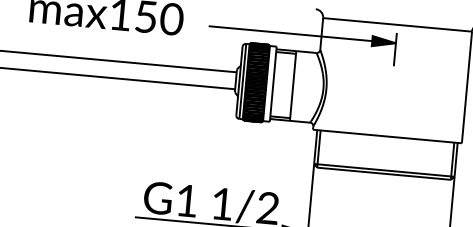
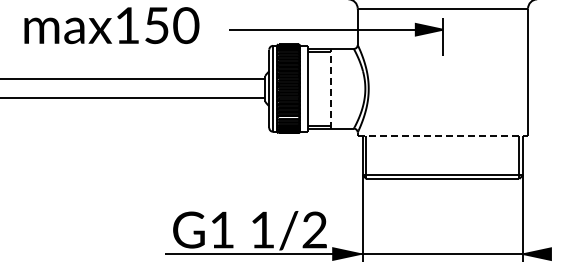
line: (293, 85) -> (330, 88), solid -> dashed
line: (387, 136) -> (443, 136), solid -> dashed

